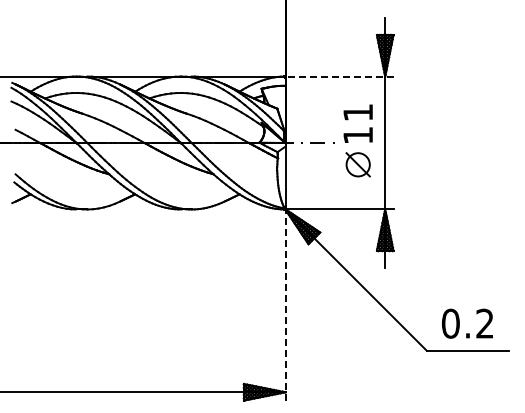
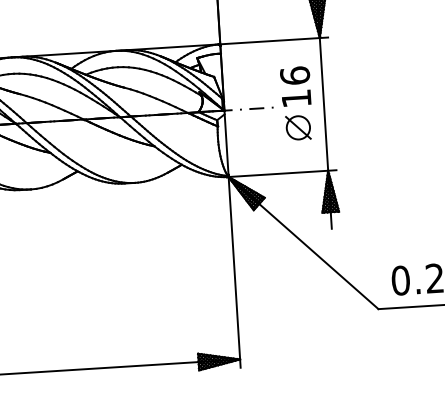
line: (338, 76) -> (273, 40), dashed -> solid
text: (358, 112) -> (295, 75), 11 -> 16
line: (285, 303) -> (234, 270), dashed -> solid

